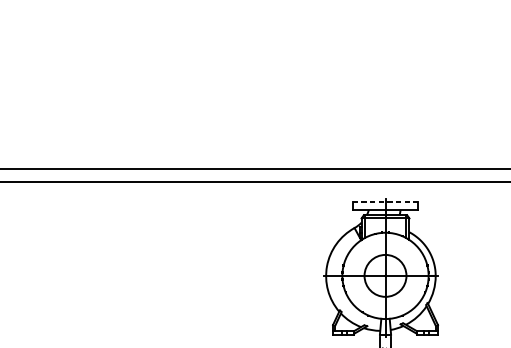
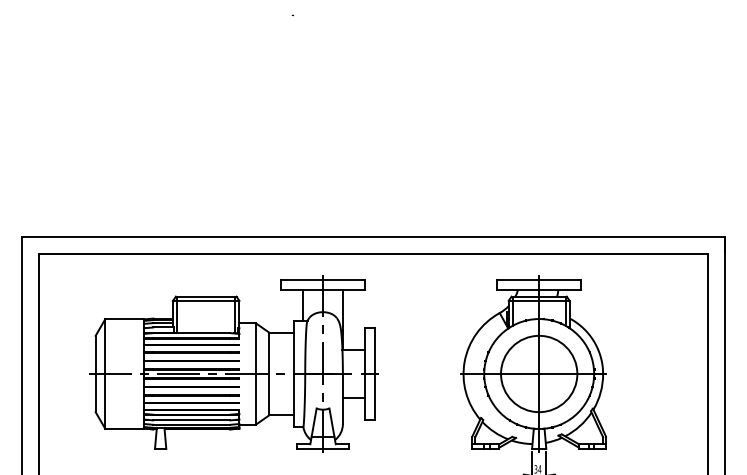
line: (385, 201) -> (539, 279), dashed -> solid
part: (145, 267) -> (233, 363), added
circle: (385, 275) -> (539, 373), size x1.43

